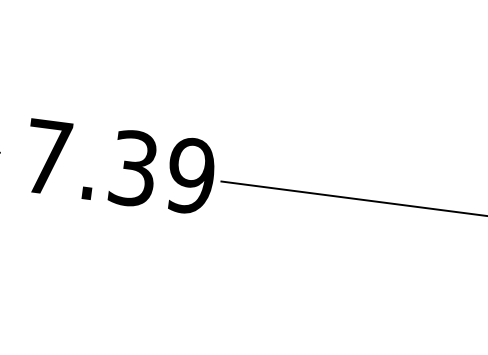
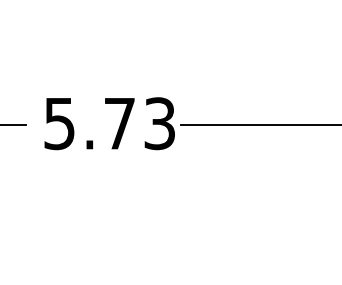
text: (118, 166) -> (109, 123), 7.39 -> 5.73

